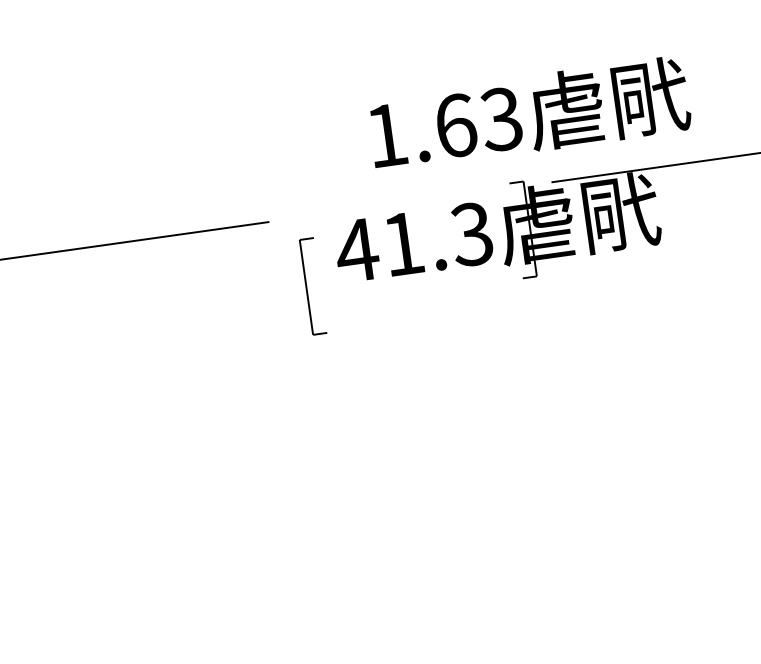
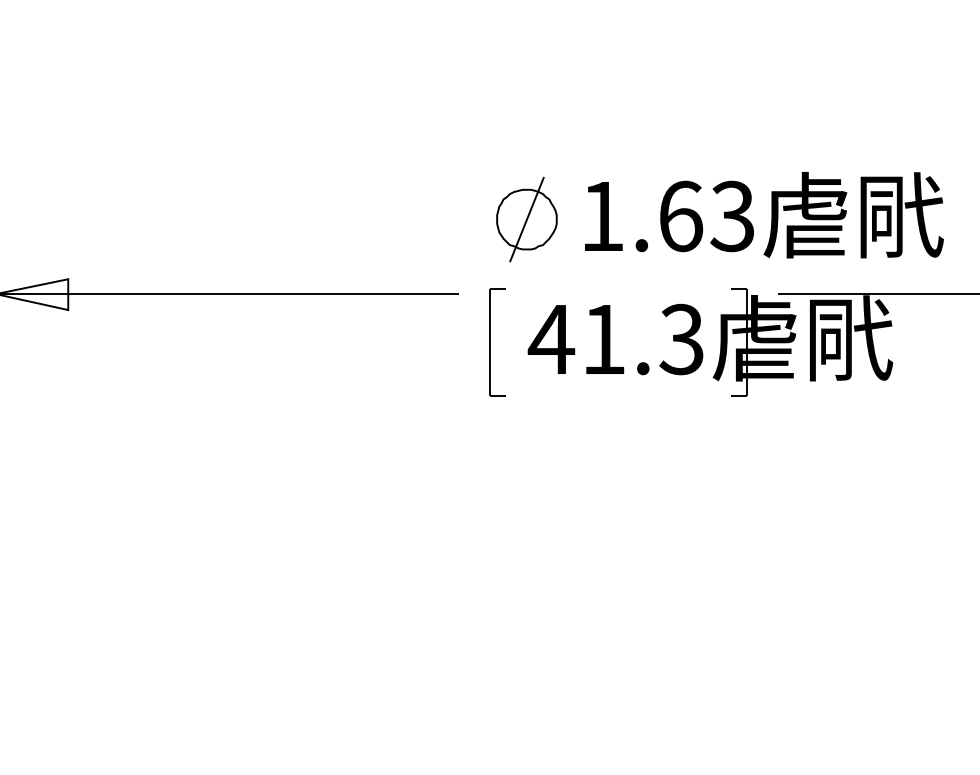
part: (319, 147) -> (526, 219), added
part: (307, 287) -> (490, 342), moved

